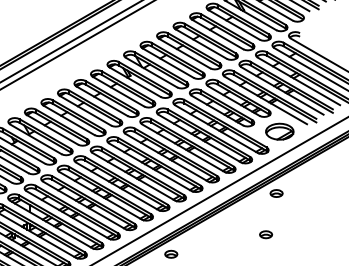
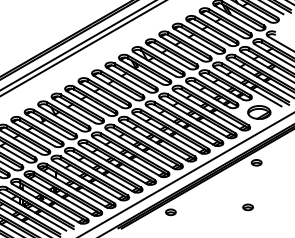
part: (265, 234) -> (247, 207), moved

